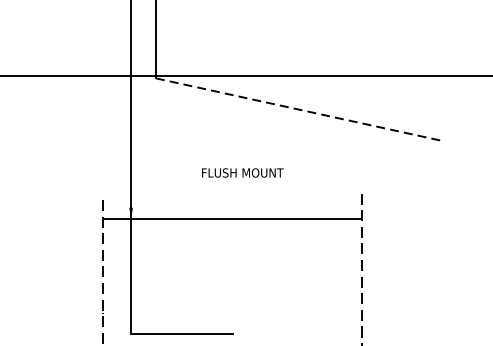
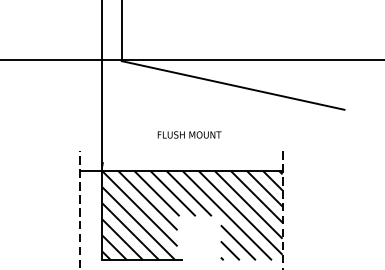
line: (299, 109) -> (233, 85), dashed -> solid
hatch: (246, 276) -> (192, 215), added

